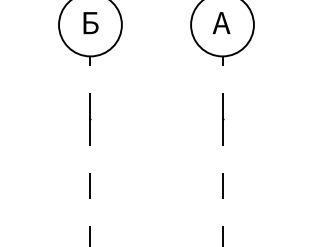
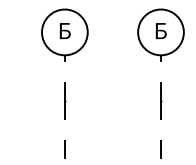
text: (221, 23) -> (160, 31), А -> Б

